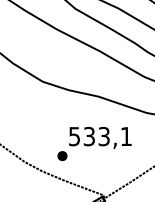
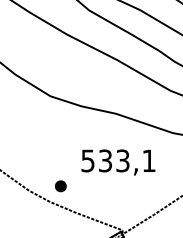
part: (62, 156) -> (60, 186), moved

